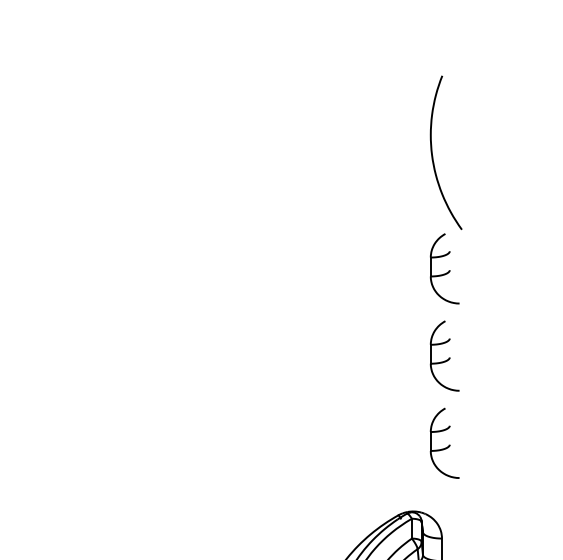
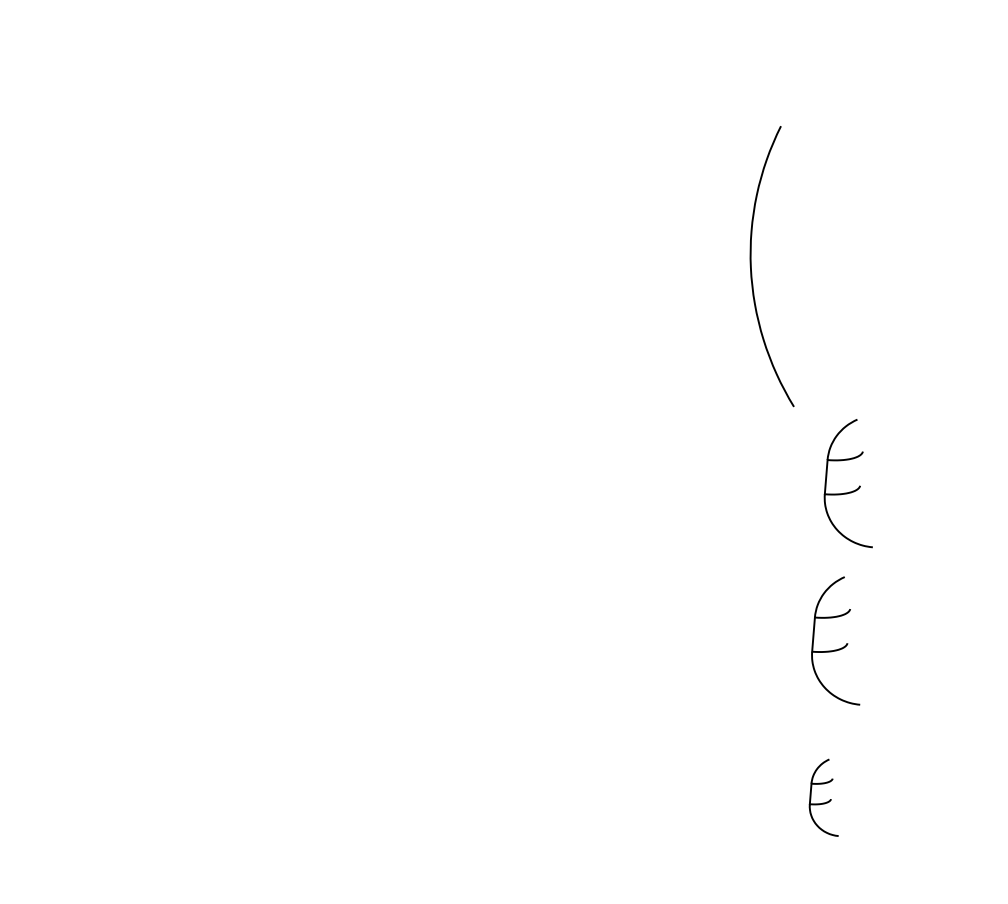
curve: (433, 156) -> (753, 270), moved
part: (444, 442) -> (825, 795), size x0.6

